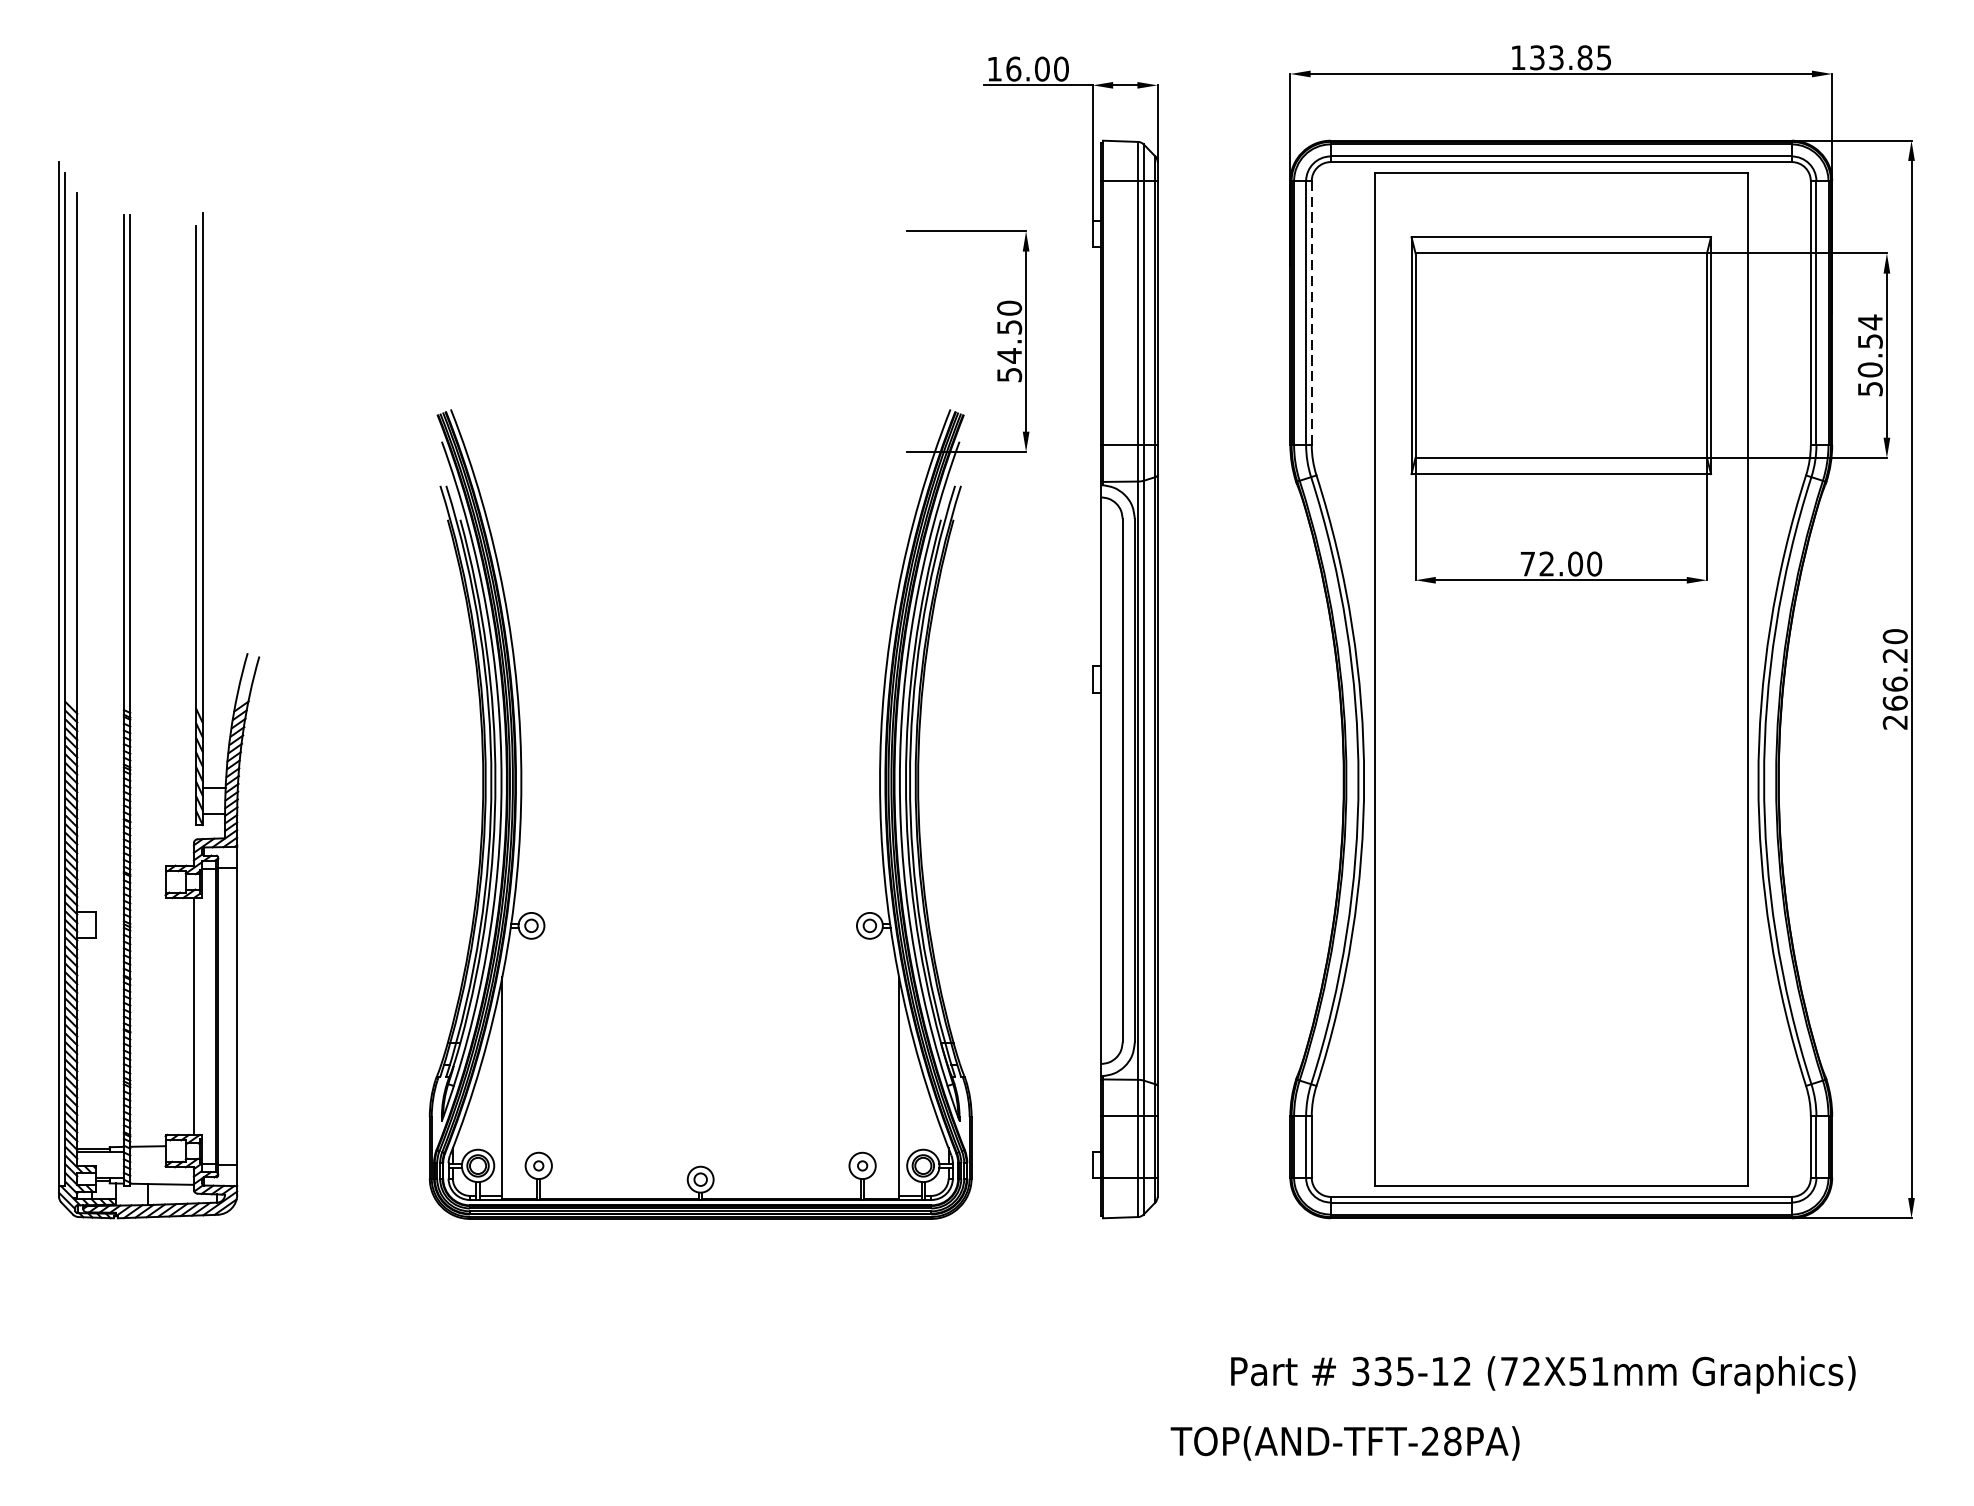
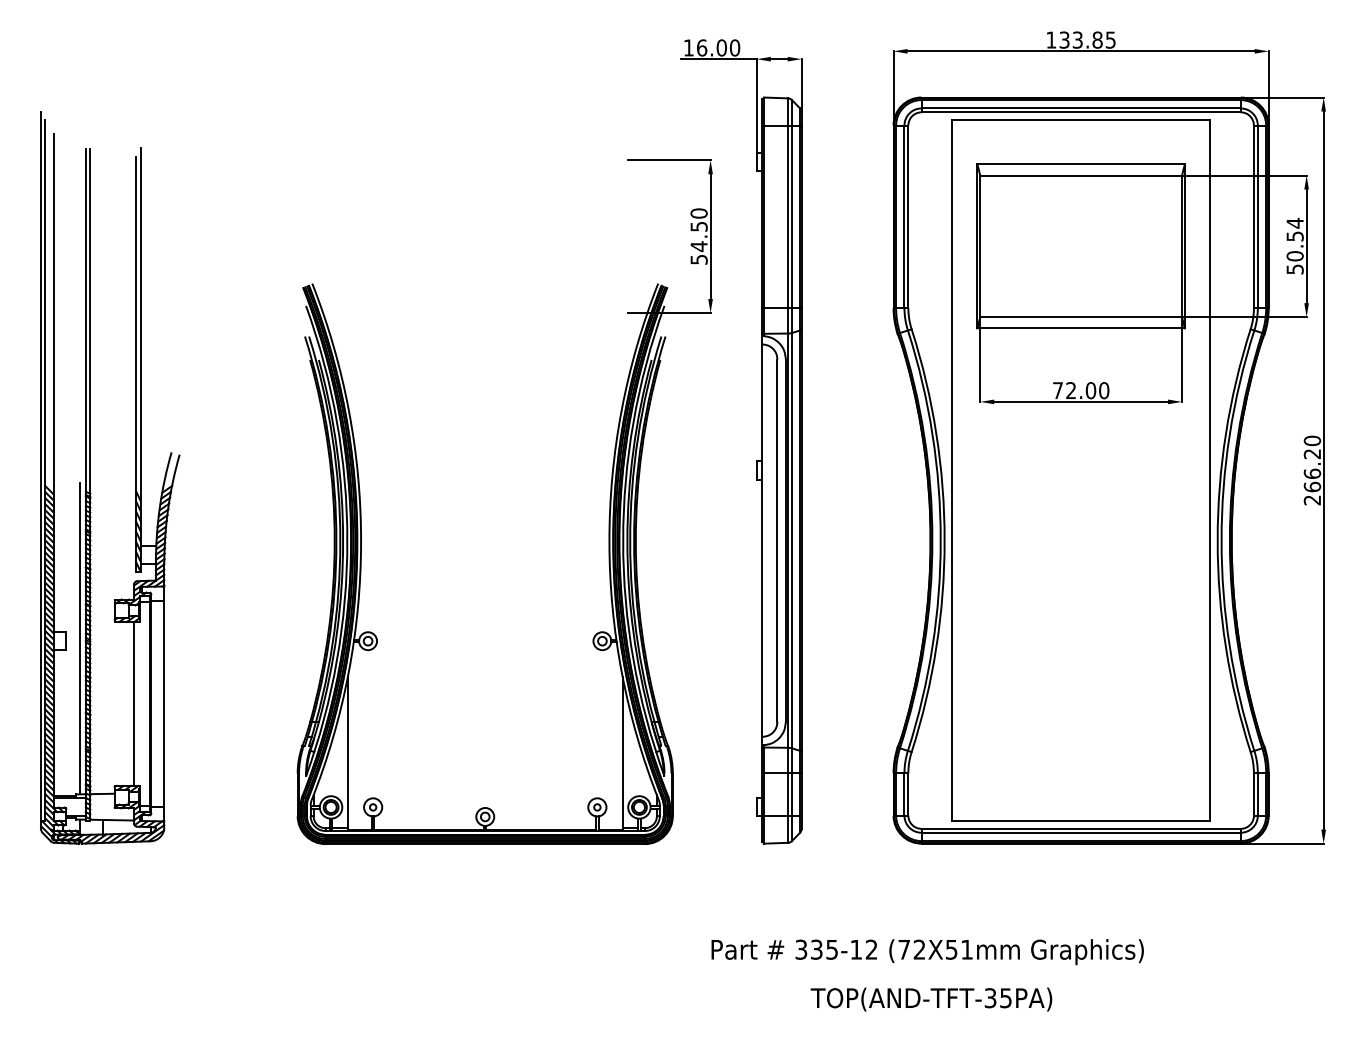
line: (1311, 312) -> (908, 216), dashed -> solid
line: (116, 921) -> (80, 638), added
text: (1543, 1375) -> (927, 952), moved
text: (1441, 1441) -> (998, 998), TOP(AND-TFT-28PA) -> TOP(AND-TFT-35PA)

